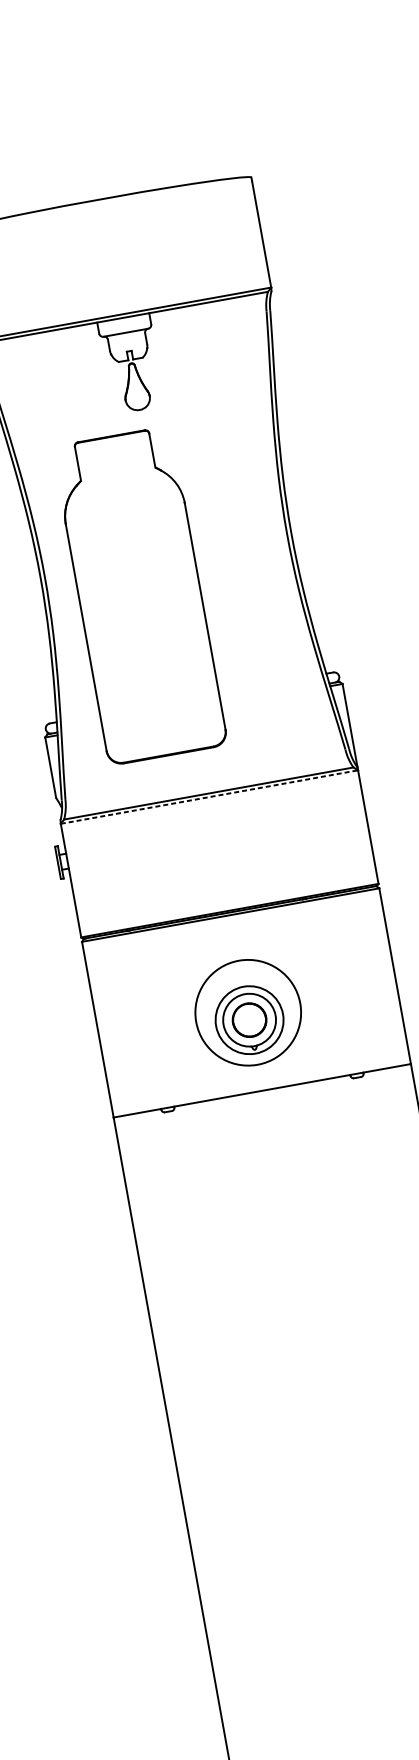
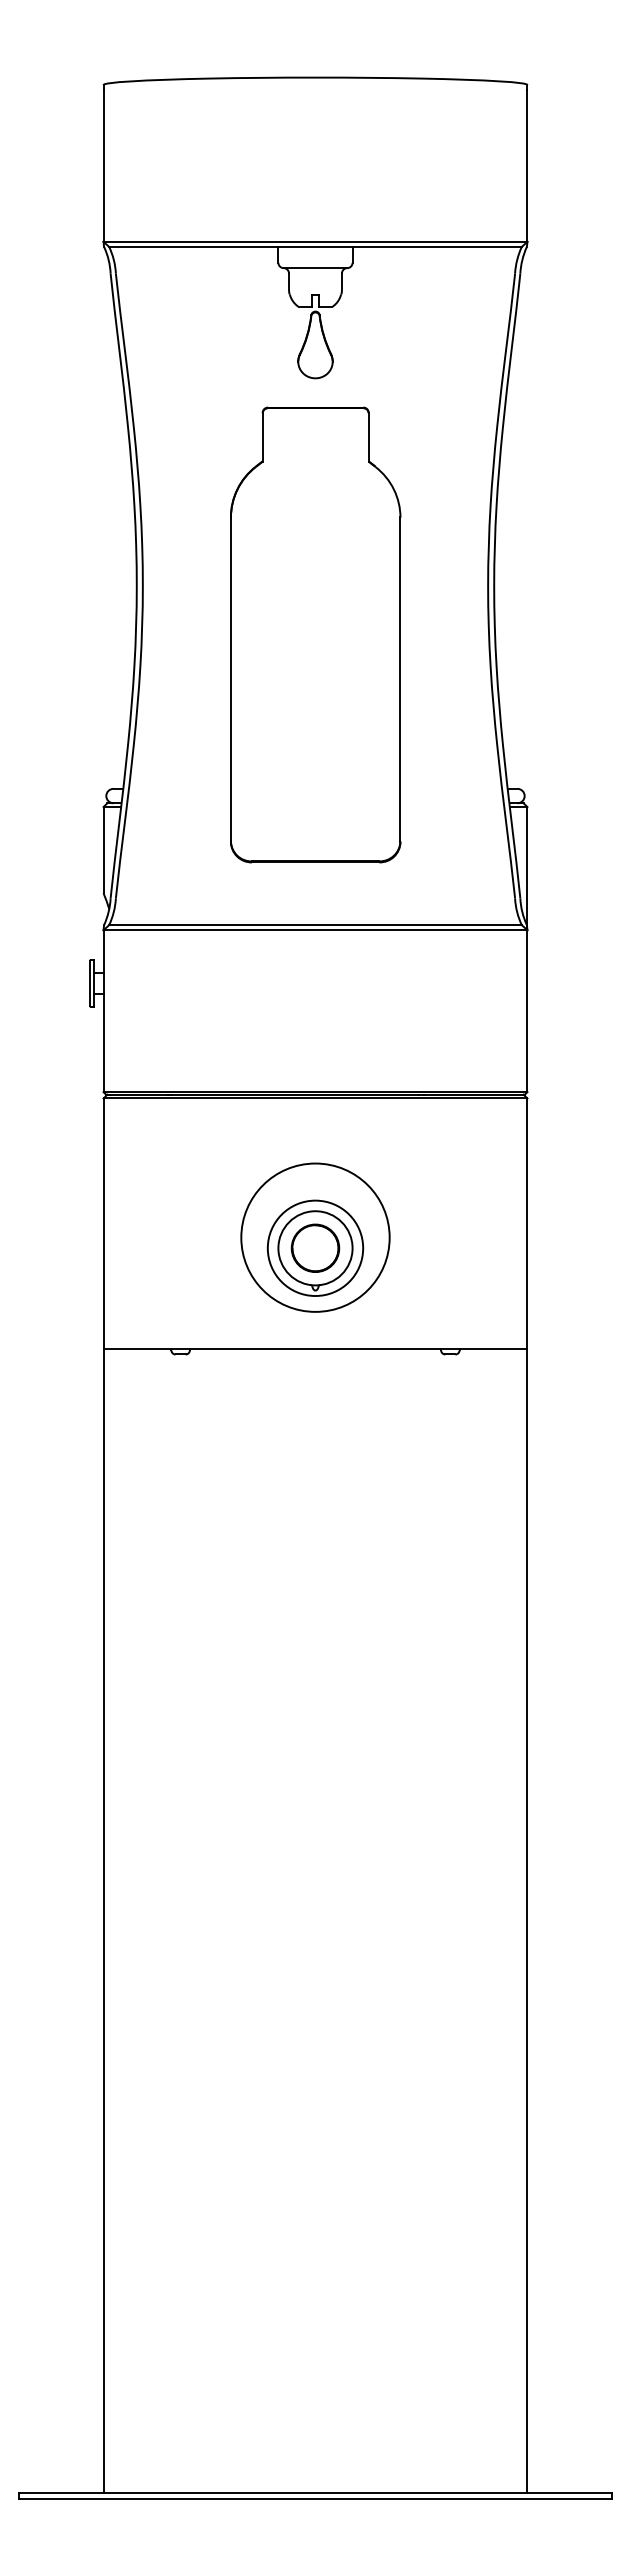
part: (139, 595) -> (315, 634), moved
line: (209, 797) -> (315, 930), dashed -> solid

